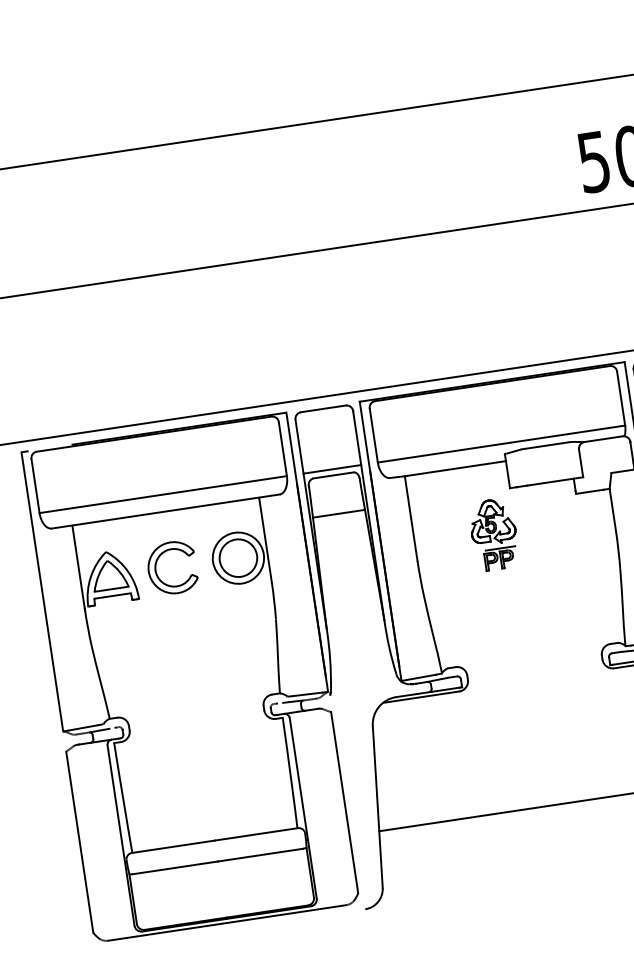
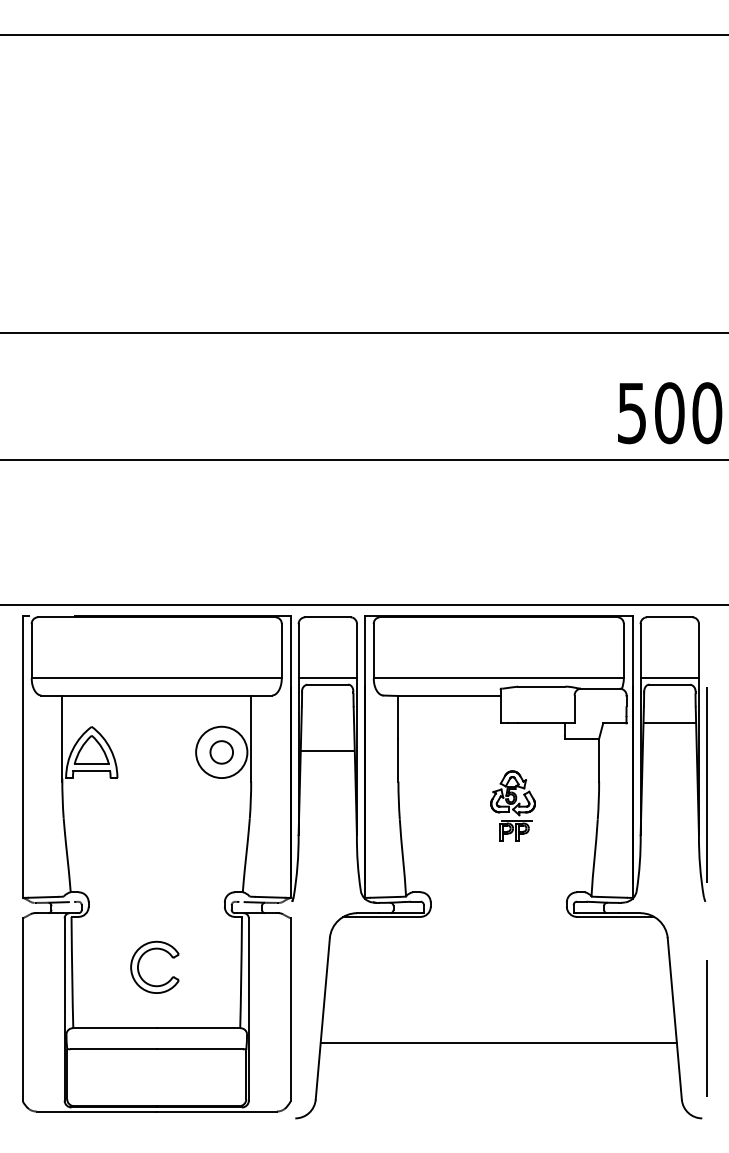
line: (338, 513) -> (327, 751), moved
part: (493, 534) -> (512, 805), moved
circle: (238, 558) -> (221, 752), size x0.6
part: (156, 567) -> (139, 964), moved

